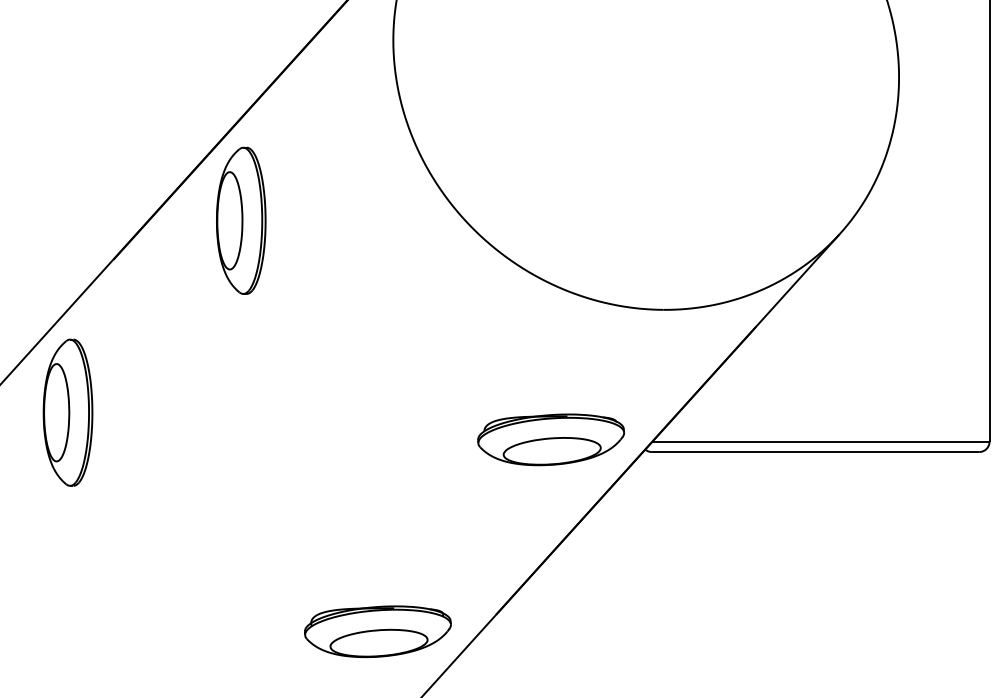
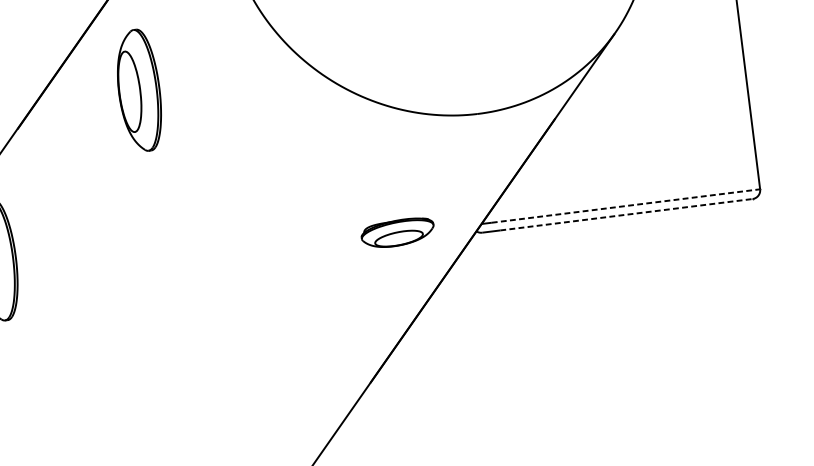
part: (241, 220) -> (139, 90), moved
part: (551, 439) -> (397, 232), size x0.6
line: (827, 441) -> (626, 205), solid -> dashed
line: (827, 452) -> (627, 215), solid -> dashed
part: (377, 631) -> (273, 409), removed

